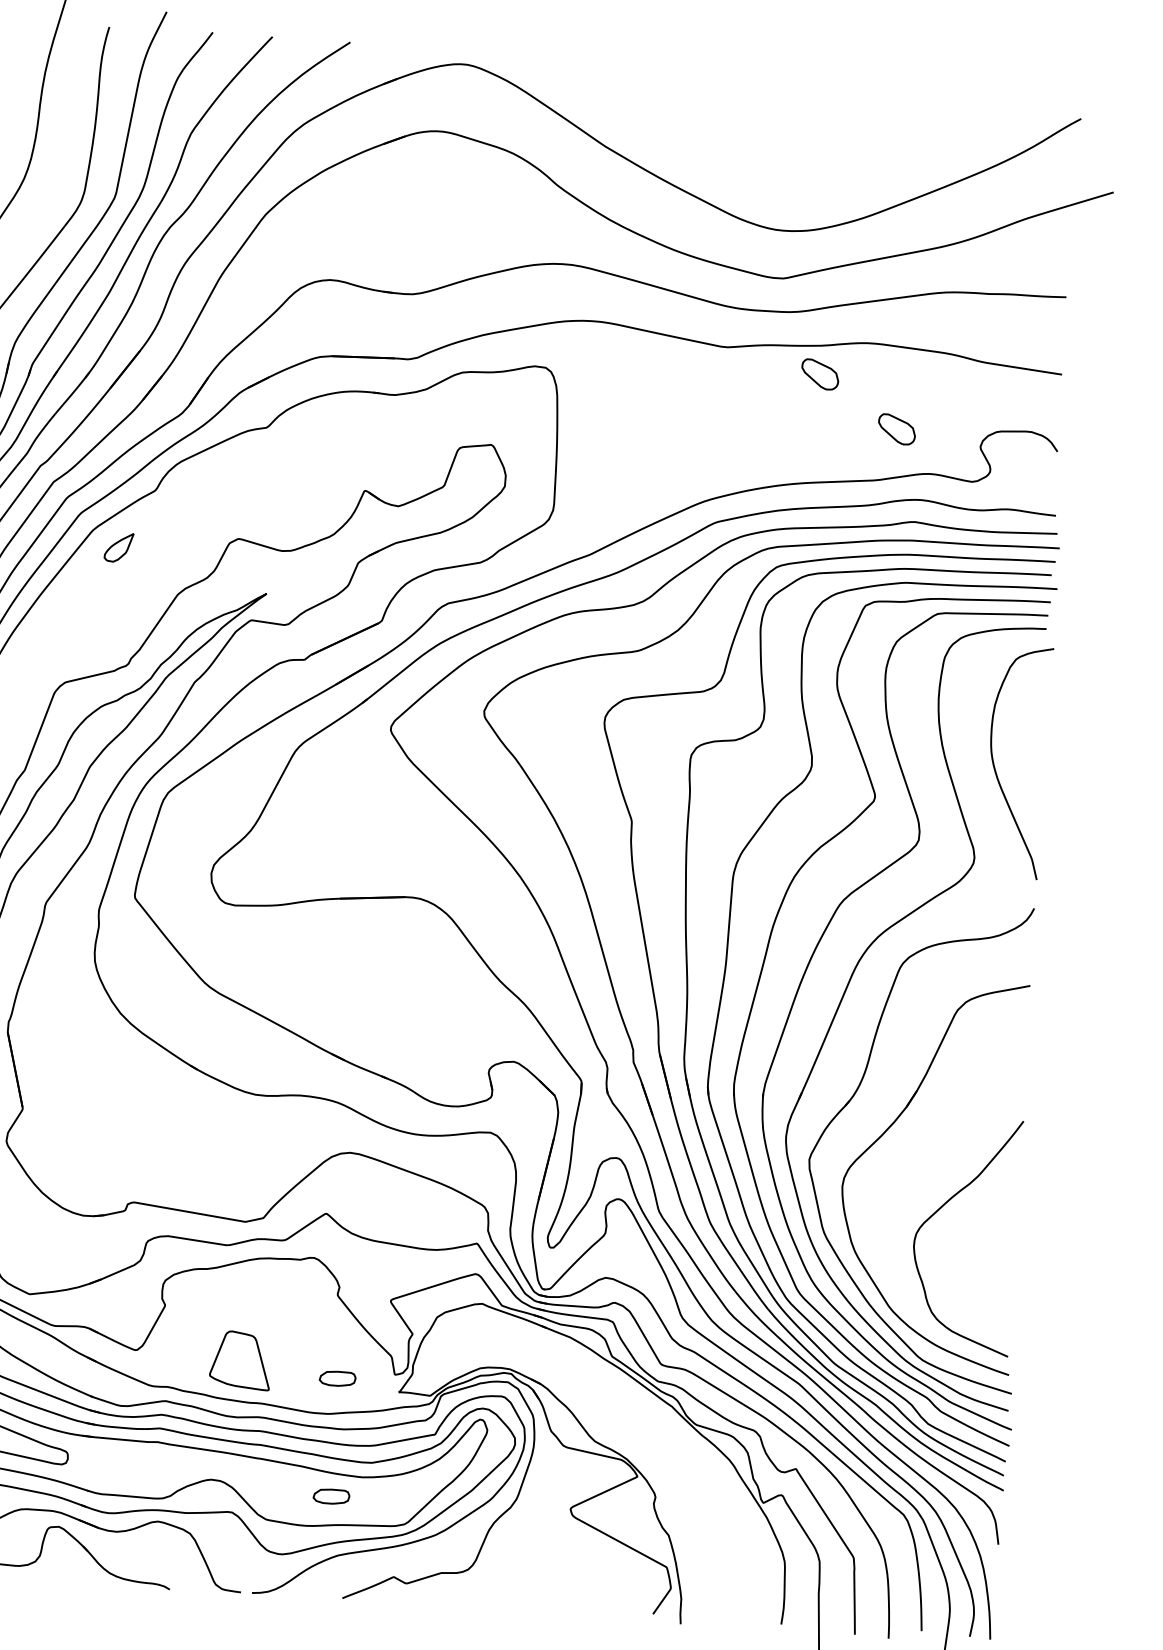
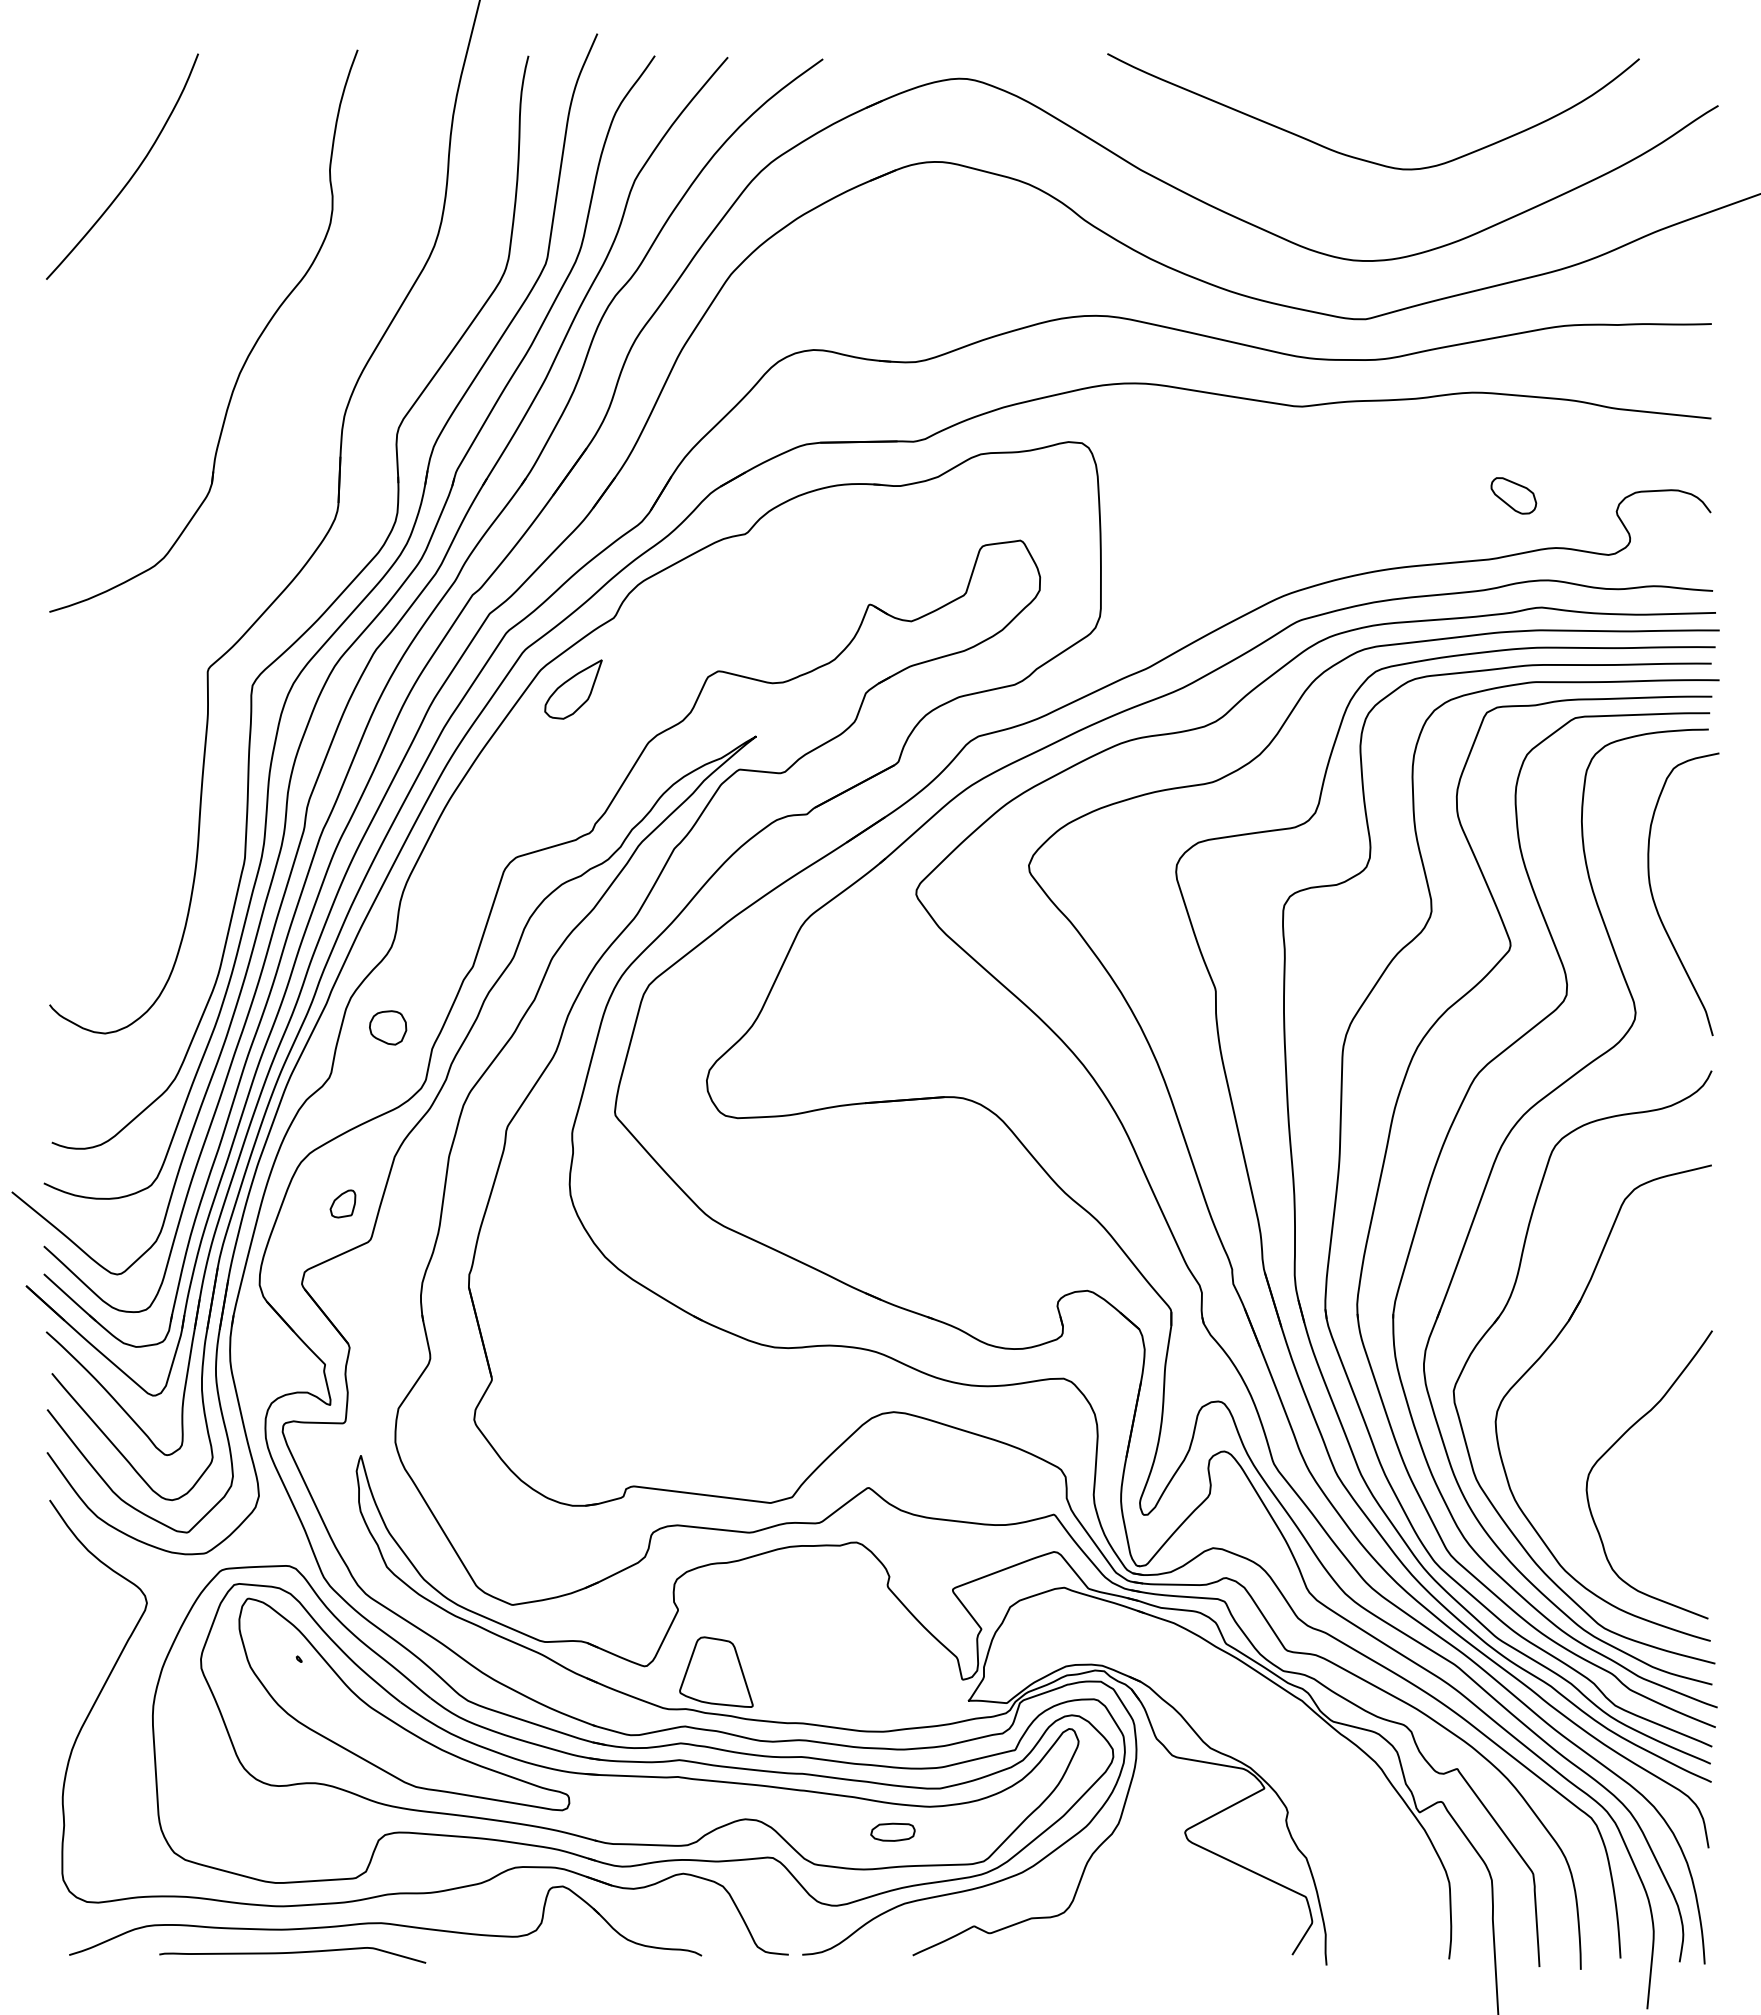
curve: (784, 145) -> (1358, 157), added
part: (819, 374) -> (1416, 433), removed
part: (119, 547) -> (573, 689), size x1.67
part: (240, 1359) -> (716, 1671), moved
part: (337, 1378) -> (892, 1687), removed

